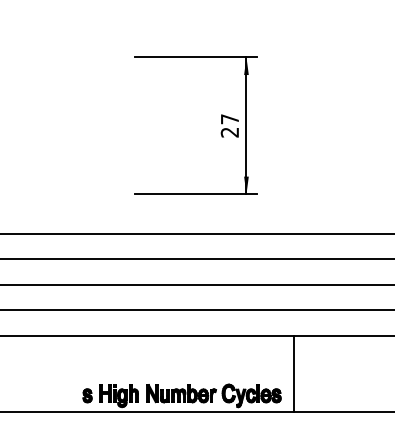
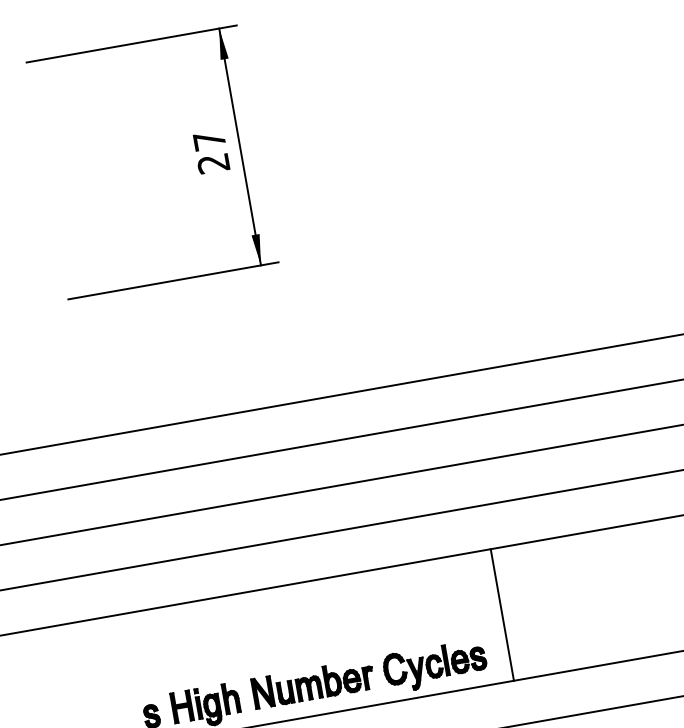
part: (220, 132) -> (197, 166), moved

